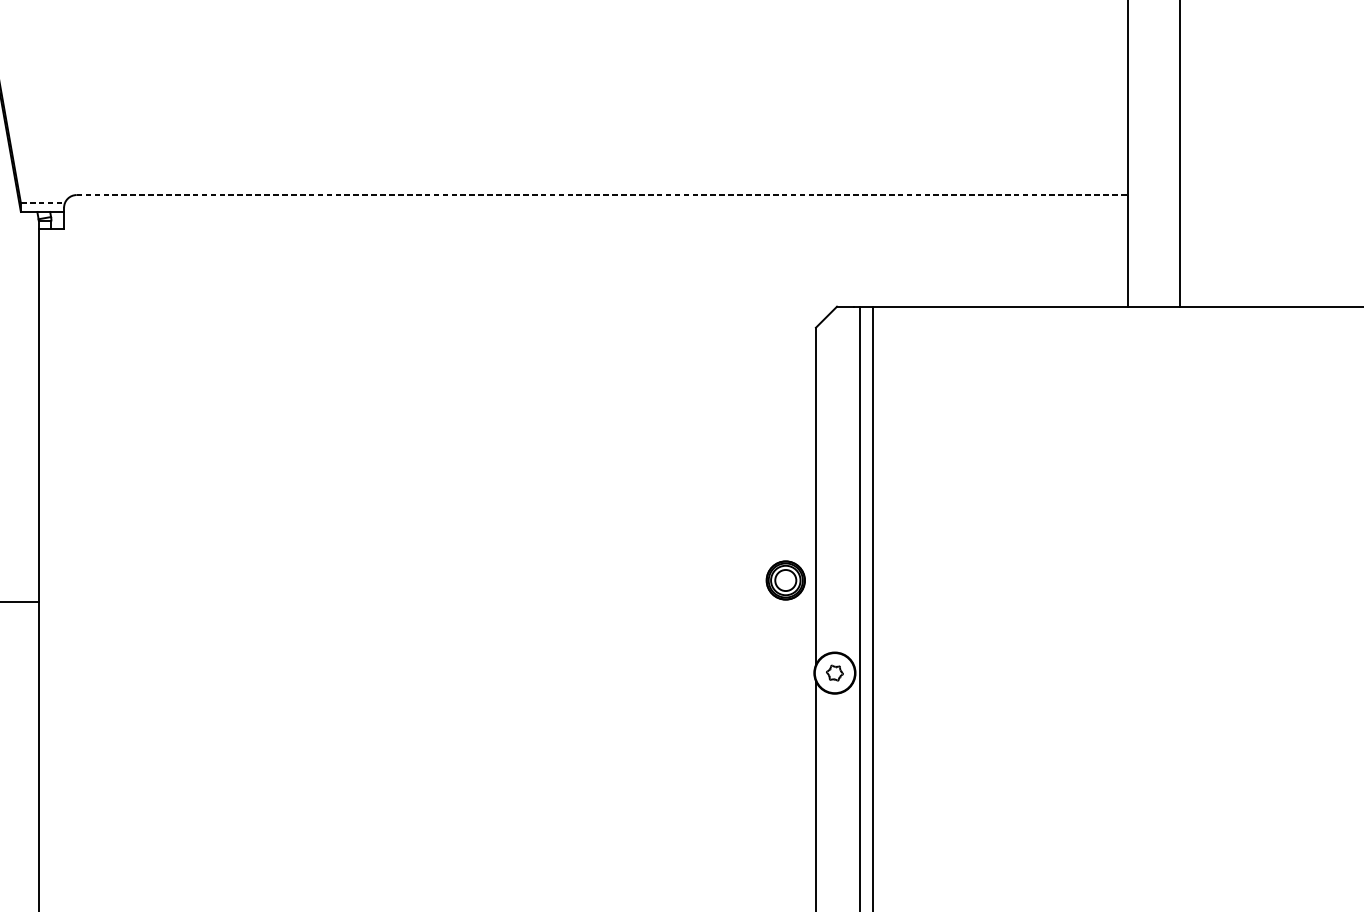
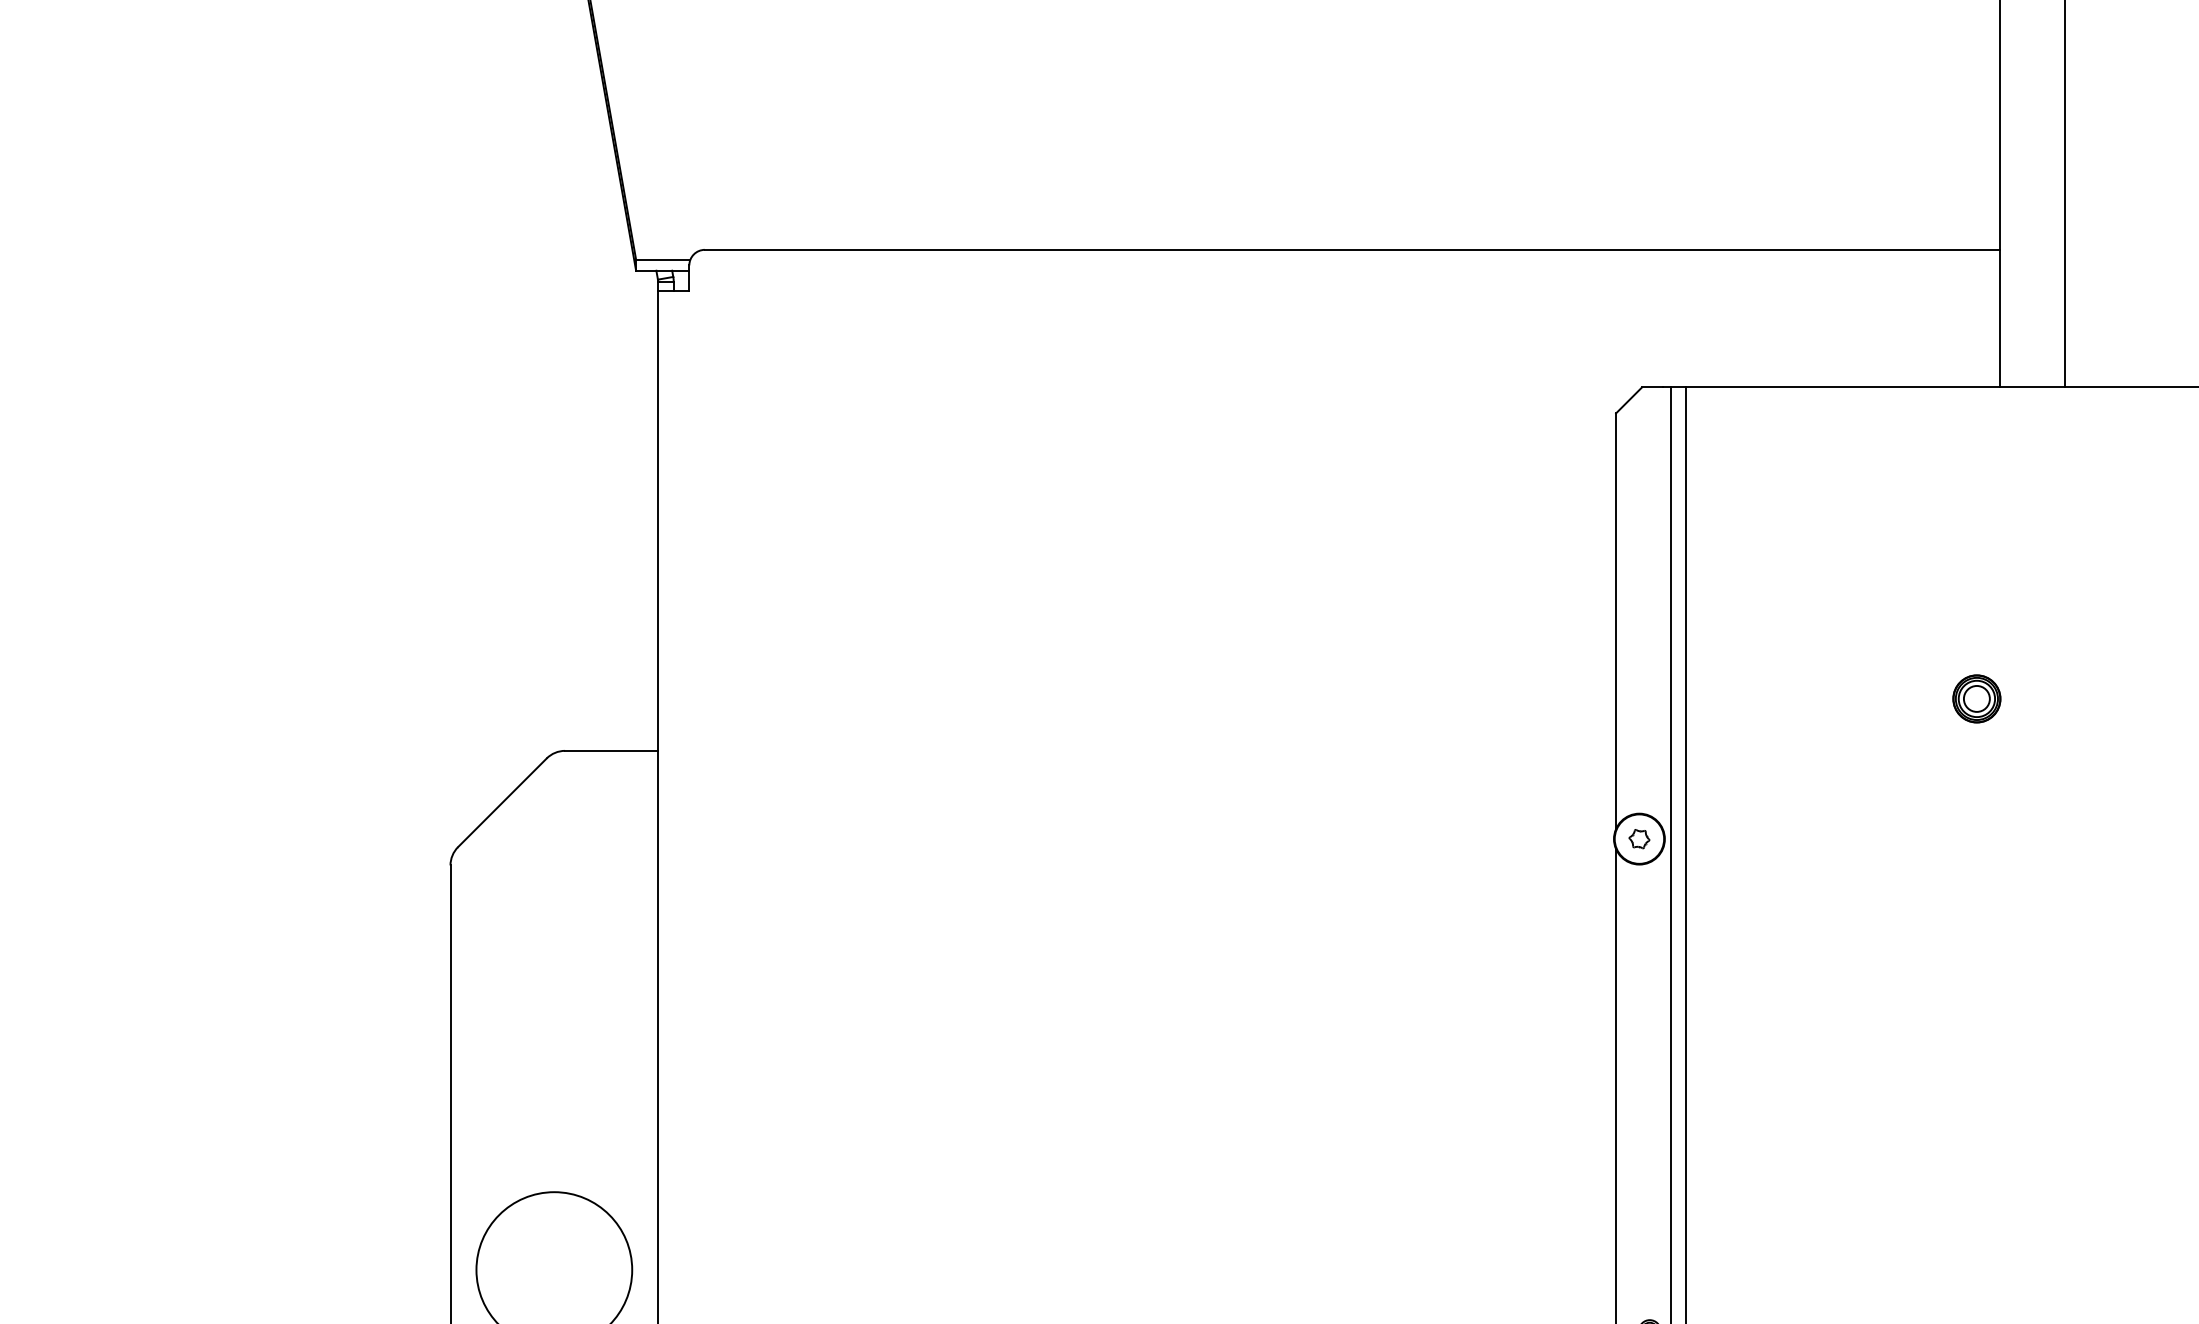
line: (602, 194) -> (1352, 249), dashed -> solid
line: (43, 202) -> (663, 259), dashed -> solid
part: (785, 580) -> (1976, 698), moved

